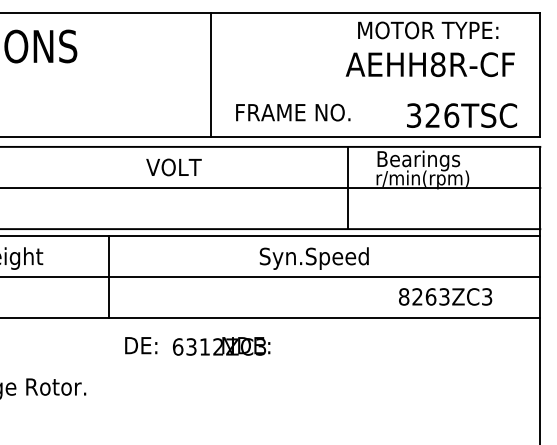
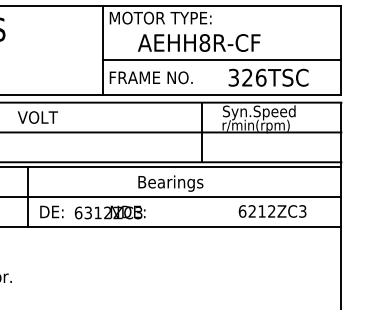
text: (428, 30) -> (160, 18), moved
text: (429, 64) -> (198, 42), moved
line: (375, 88) -> (221, 60), added
text: (293, 112) -> (151, 77), moved
text: (461, 115) -> (268, 77), moved
text: (427, 160) -> (259, 112), Bearings -> Syn.Speed
text: (173, 167) -> (37, 117), moved
text: (313, 258) -> (176, 183), Syn.Speed -> Bearings
text: (424, 296) -> (257, 211), 8263ZC3 -> 6212ZC3
text: (197, 346) -> (92, 212), moved

